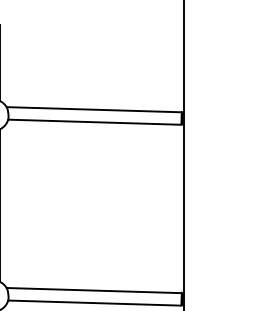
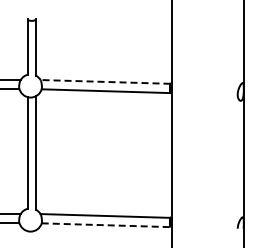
line: (94, 109) -> (105, 81), solid -> dashed
line: (95, 303) -> (106, 225), solid -> dashed

